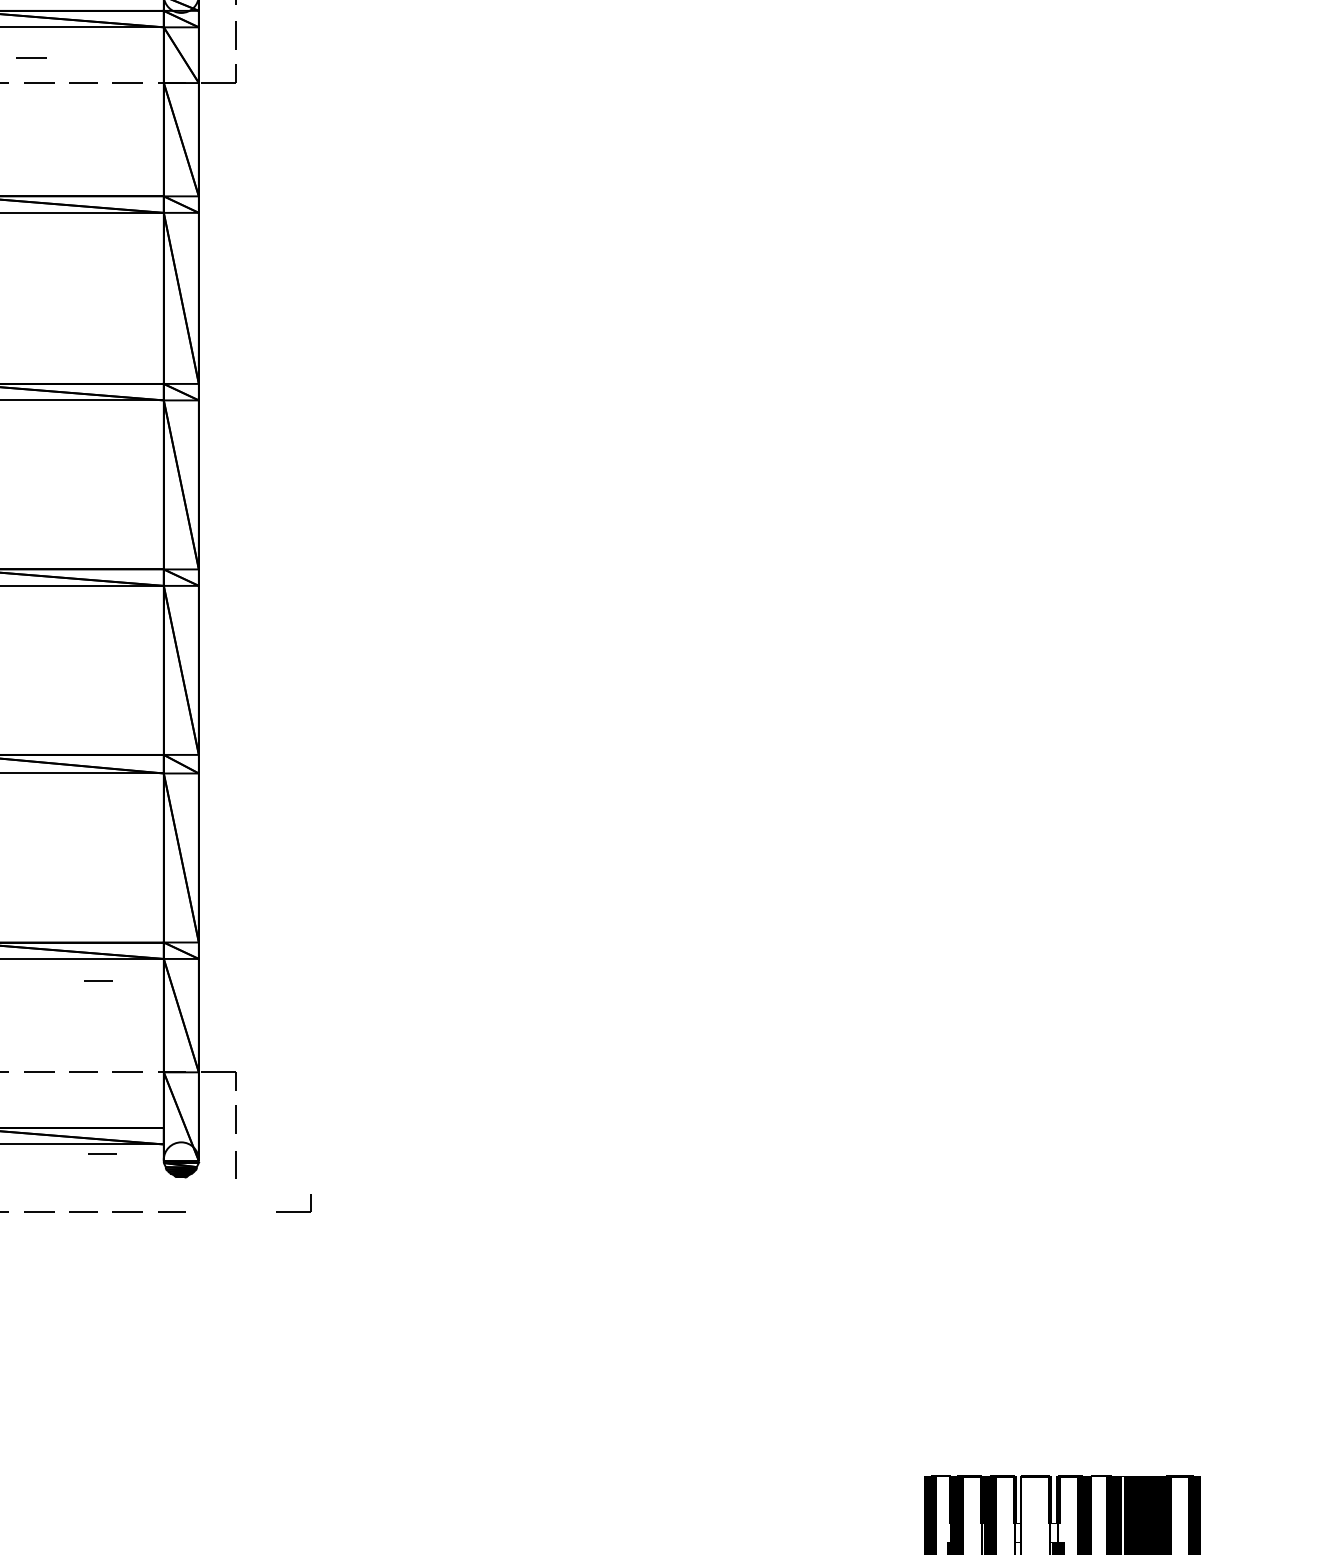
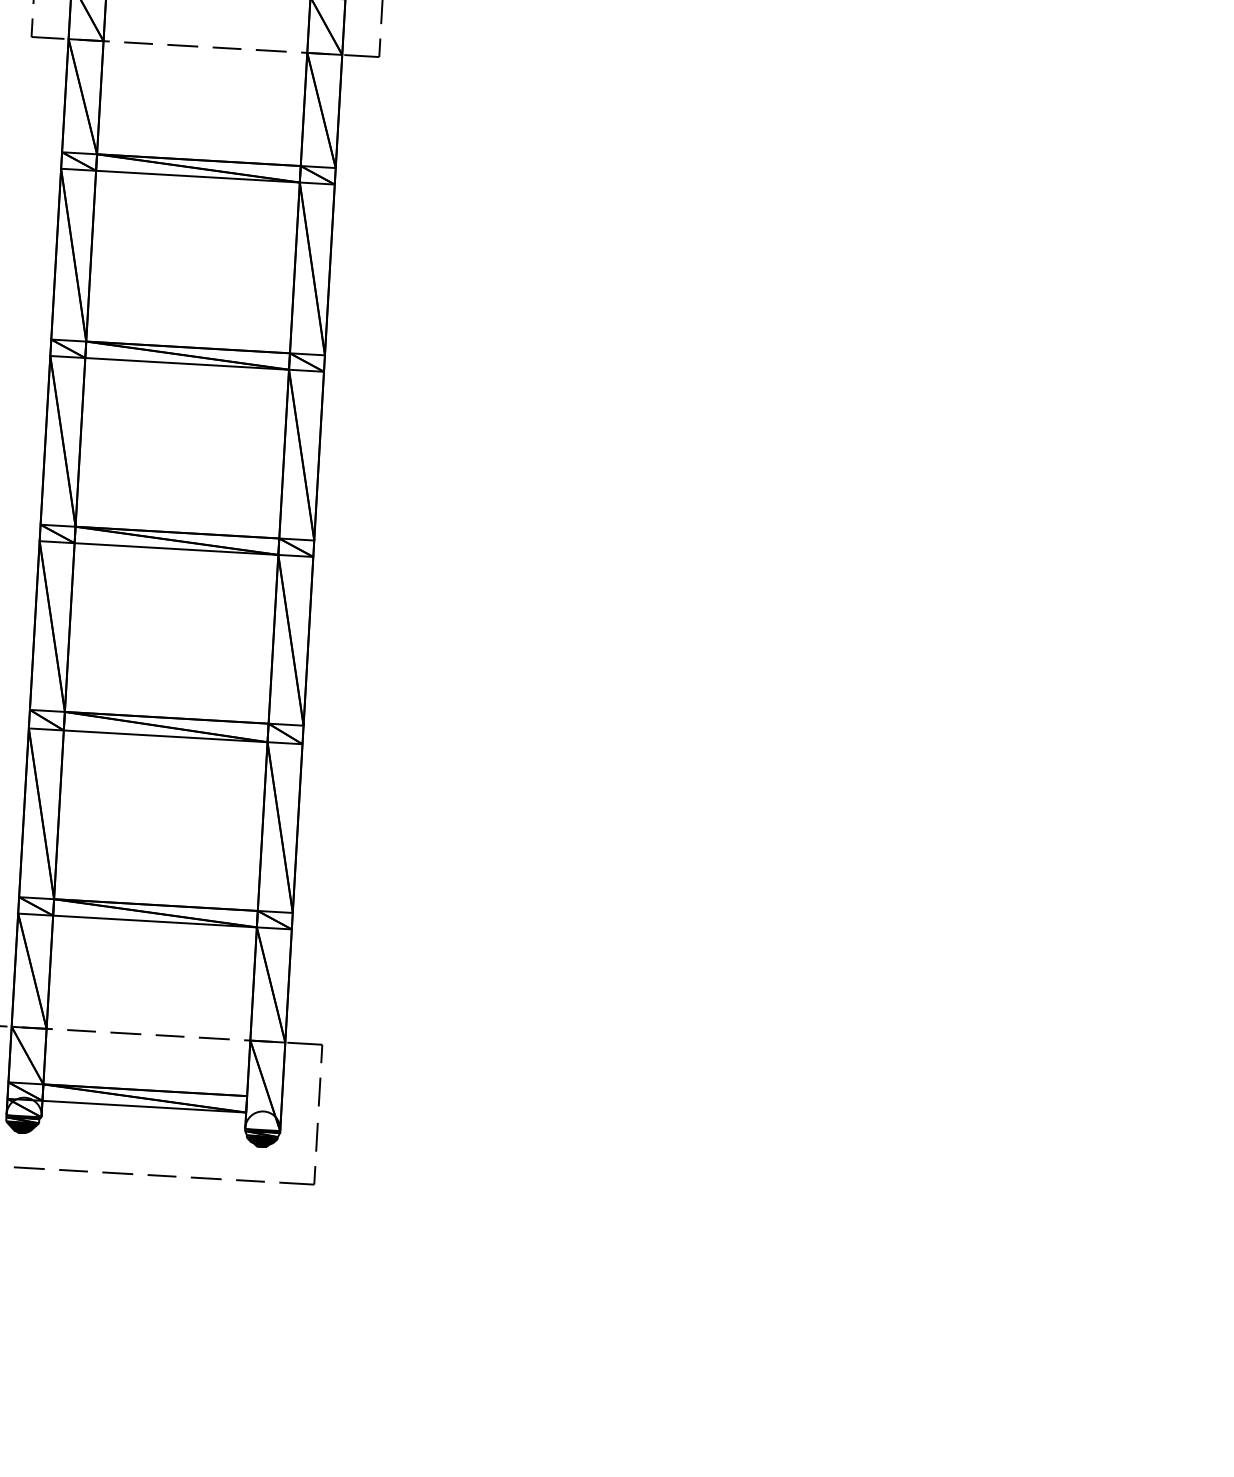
line: (31, 57) -> (176, 19), removed
line: (98, 980) -> (190, 945), removed
line: (102, 1153) -> (184, 1118), removed
part: (293, 1211) -> (296, 1182), moved

